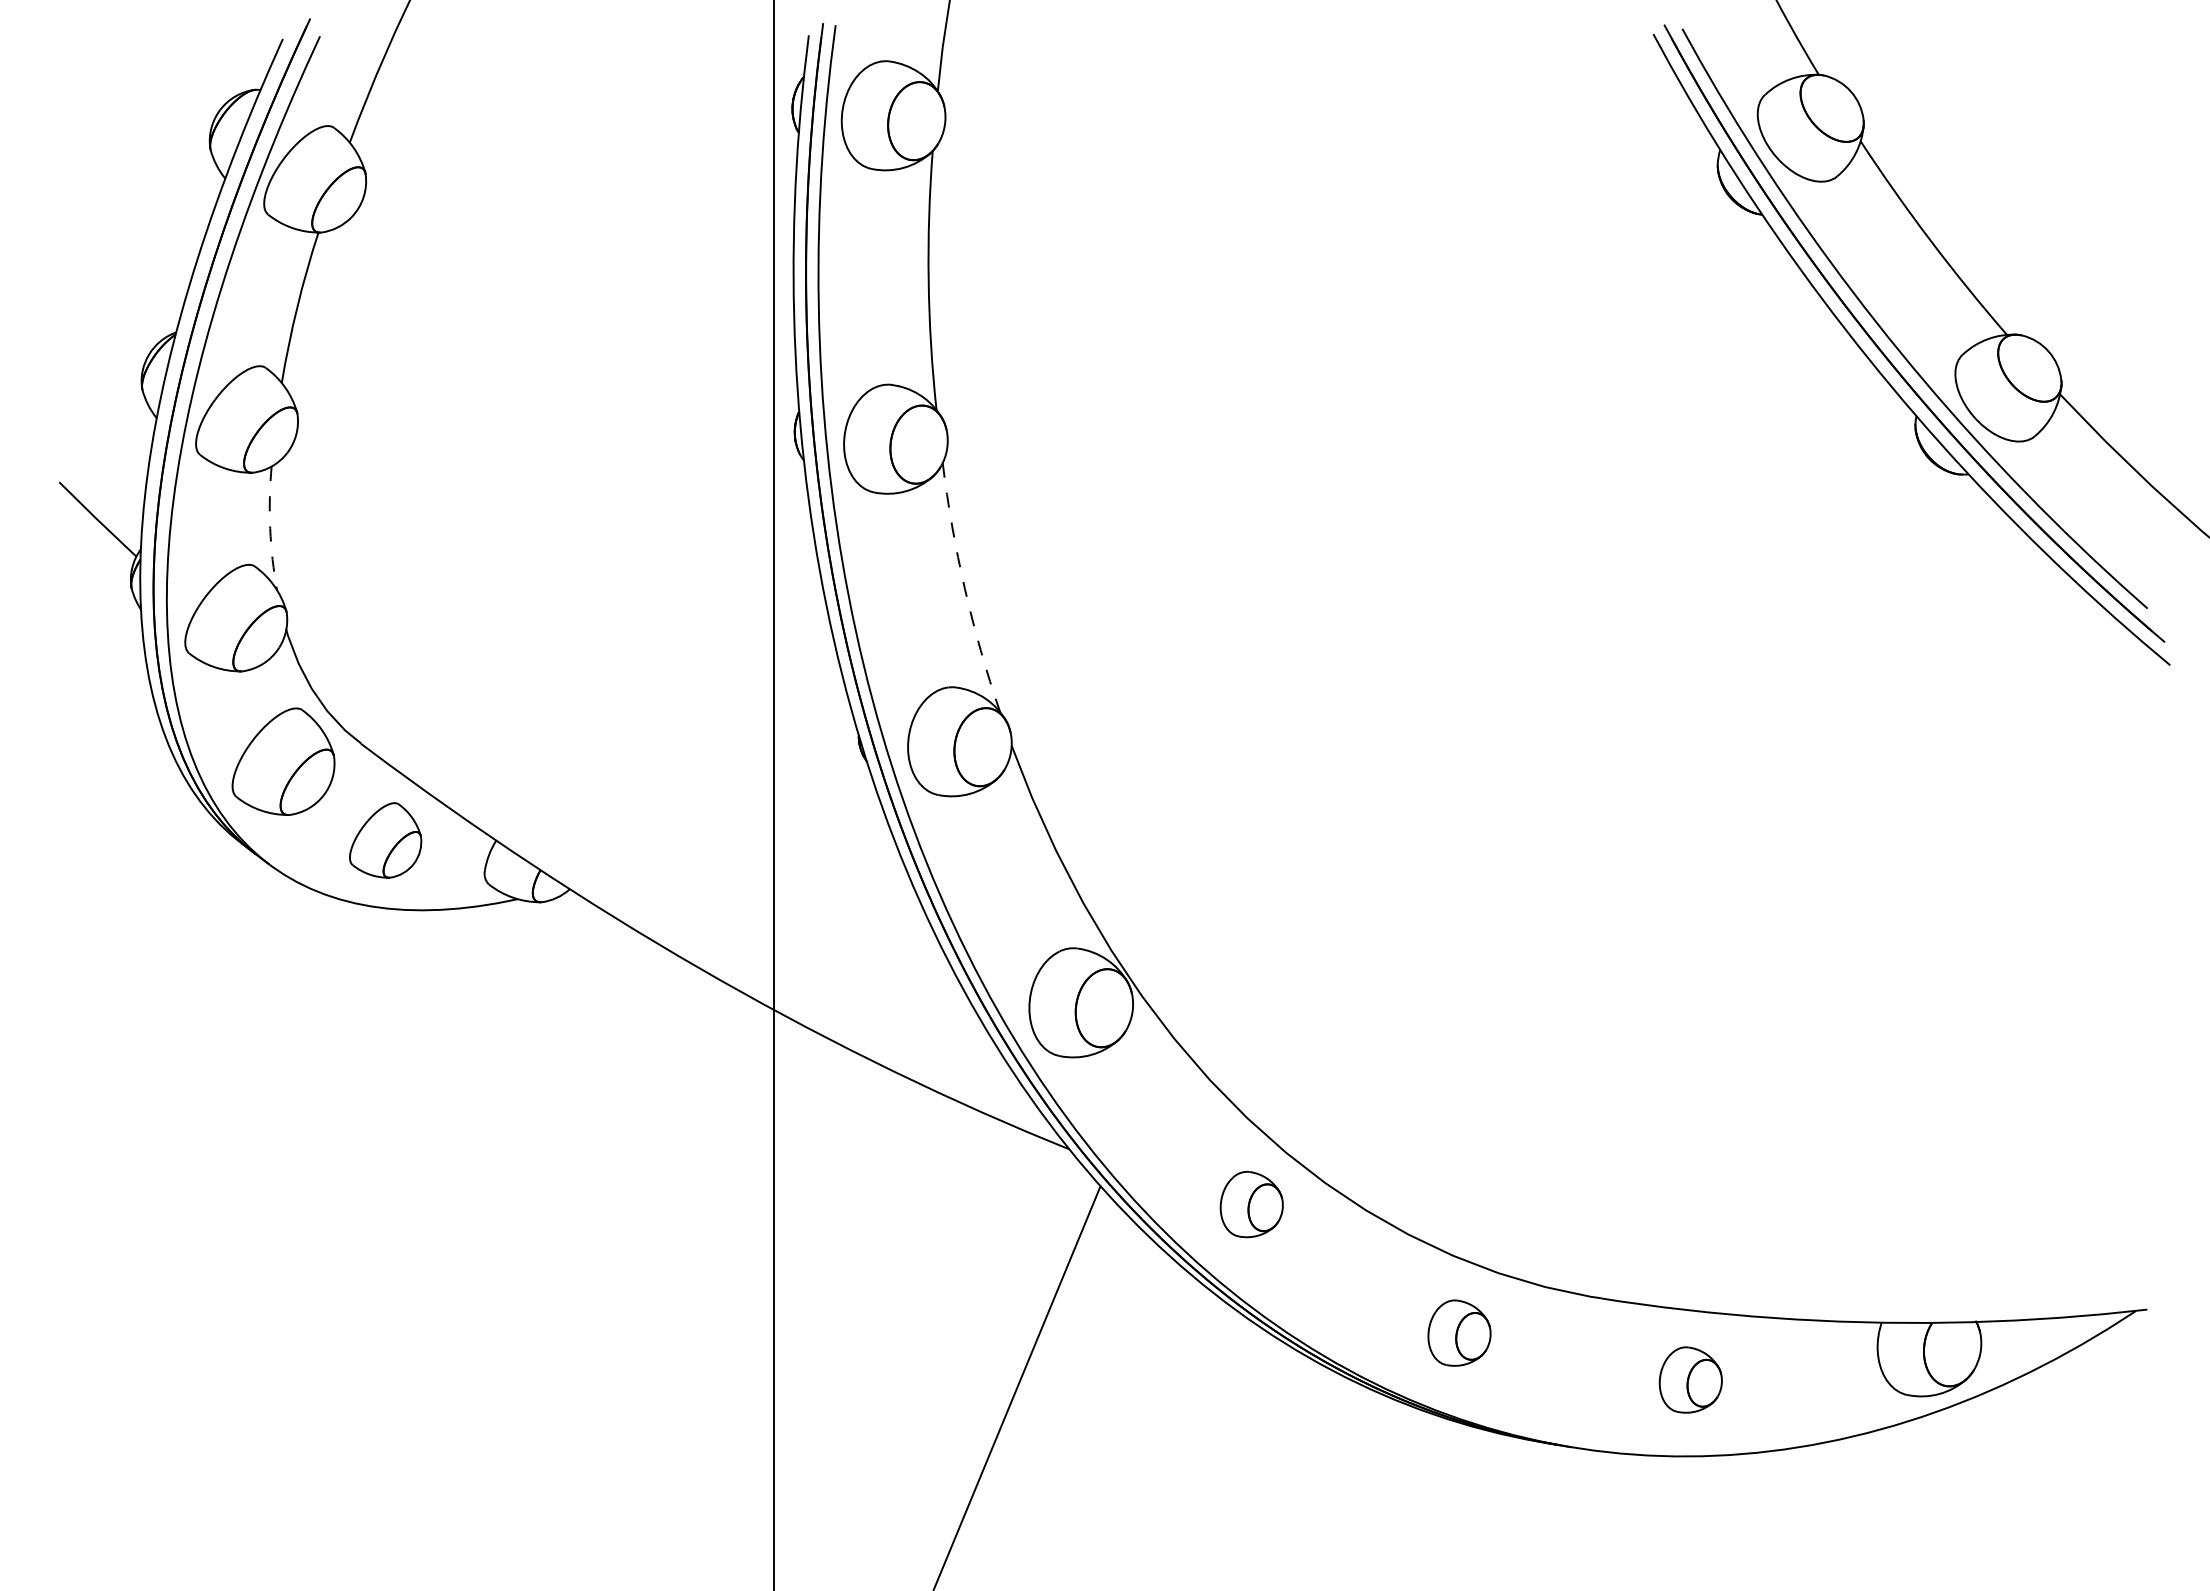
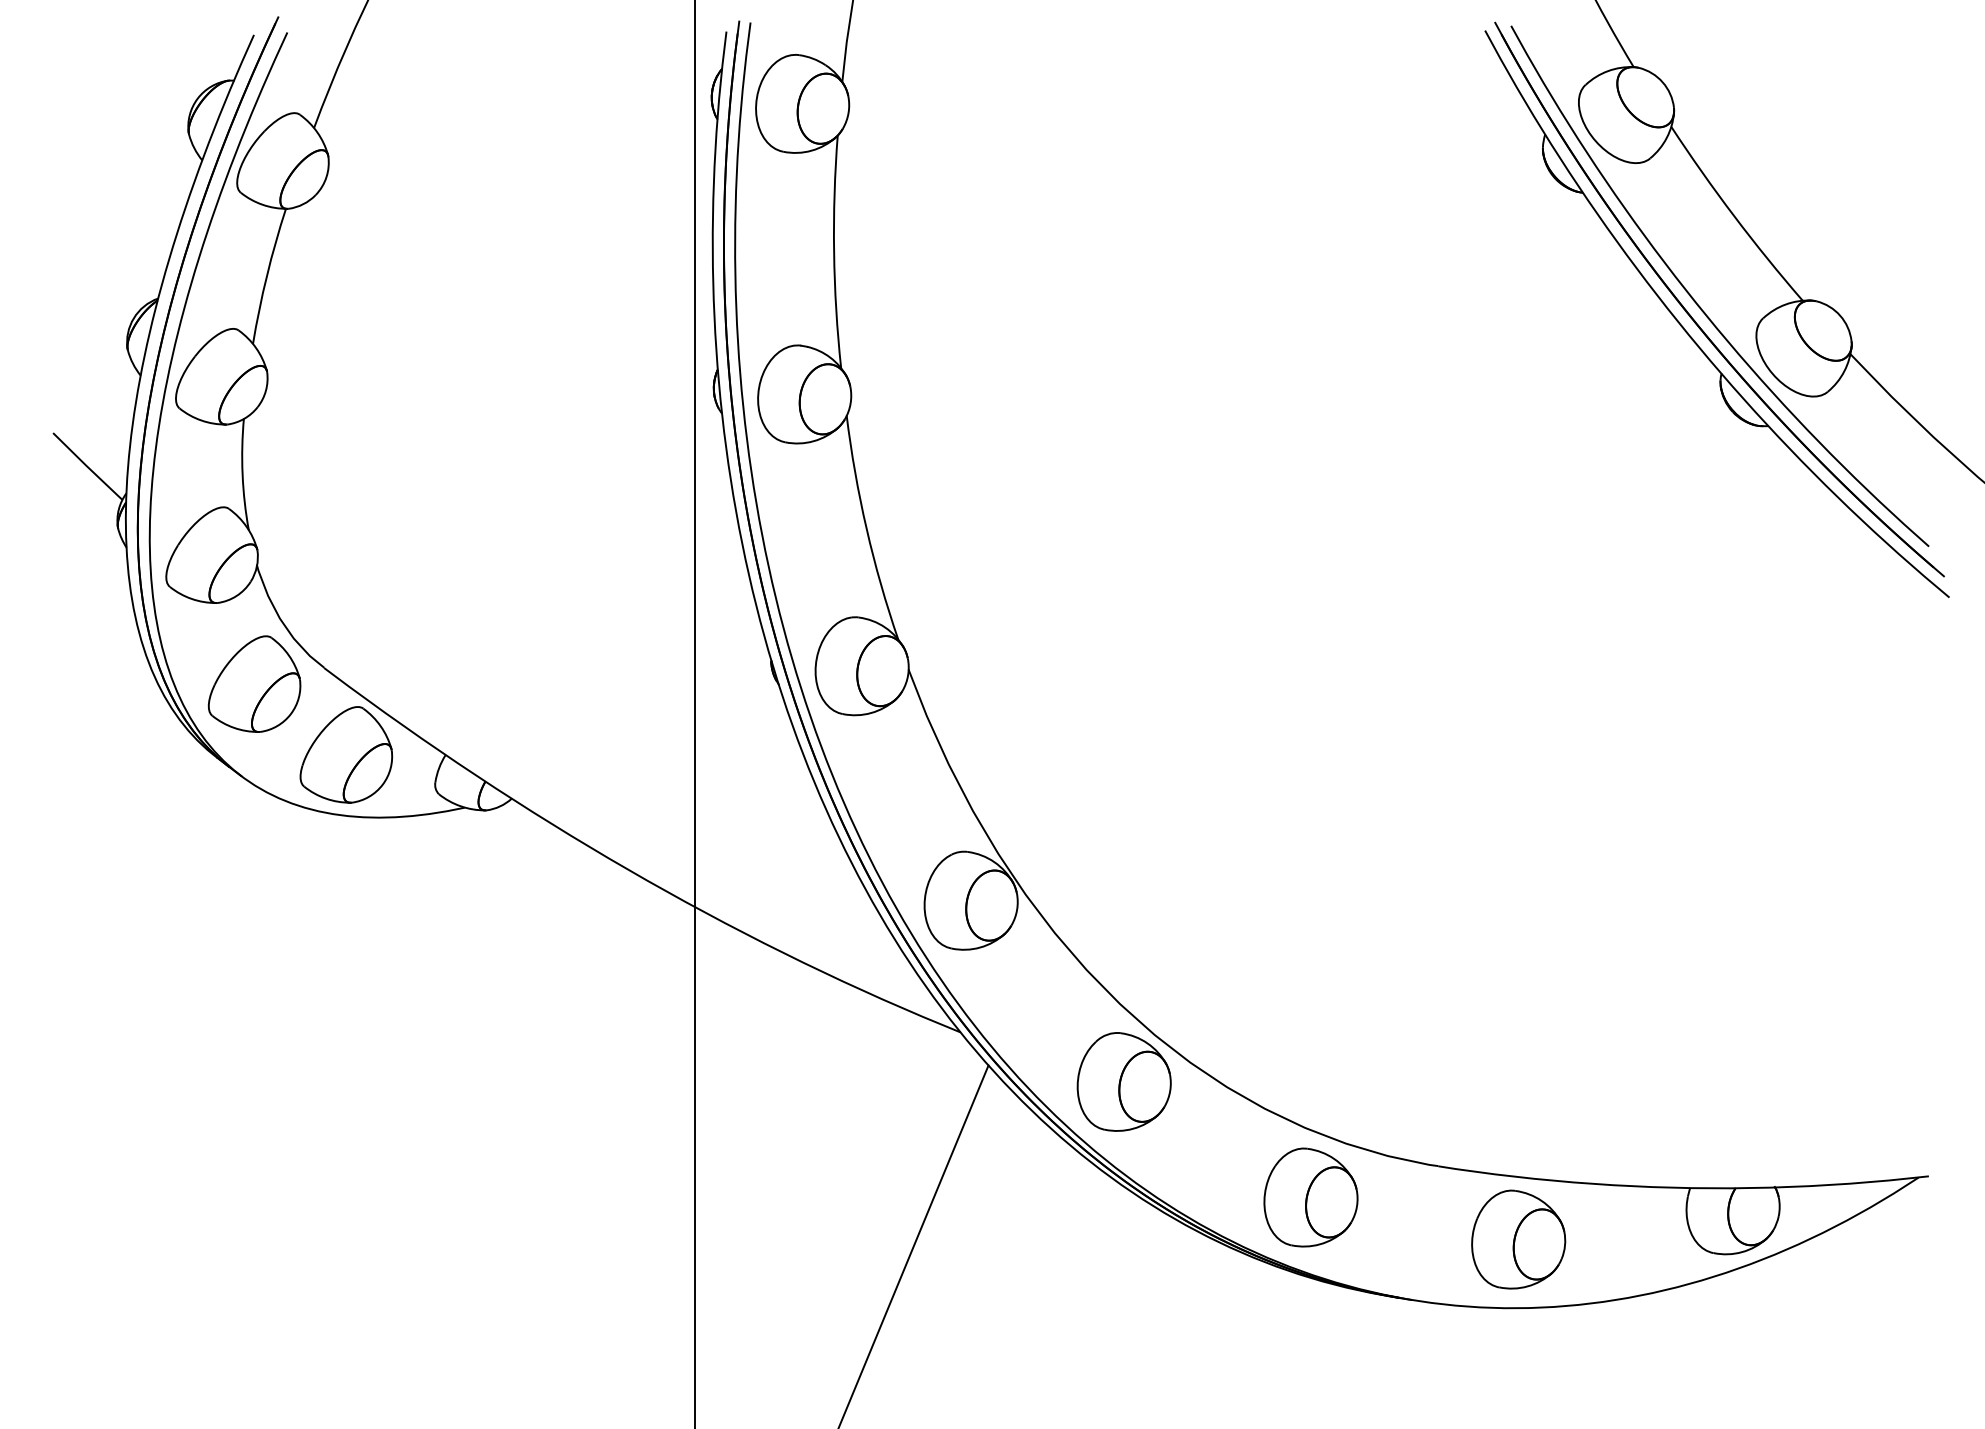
arc: (270, 528) -> (242, 474), dashed -> solid
arc: (964, 588) -> (866, 528), dashed -> solid
part: (385, 840) -> (346, 754), size x1.43
part: (1251, 1204) -> (1124, 1081), size x1.67
part: (1459, 1332) -> (1310, 1196), size x1.67
part: (1690, 1379) -> (1518, 1239), size x1.67

